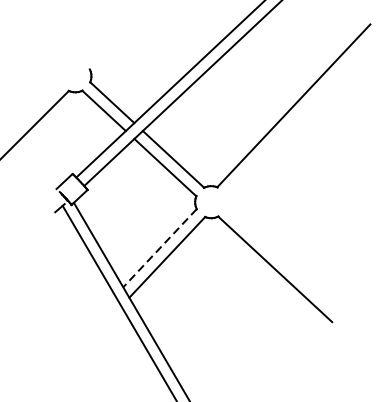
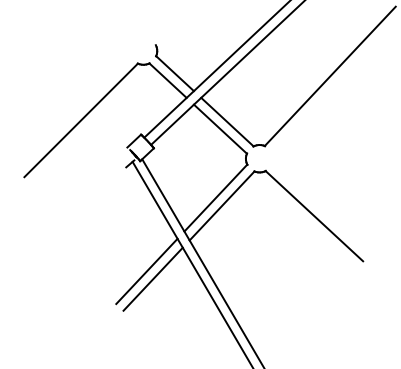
line: (159, 248) -> (215, 198), dashed -> solid
line: (78, 334) -> (146, 271), added
line: (85, 342) -> (152, 278), added

